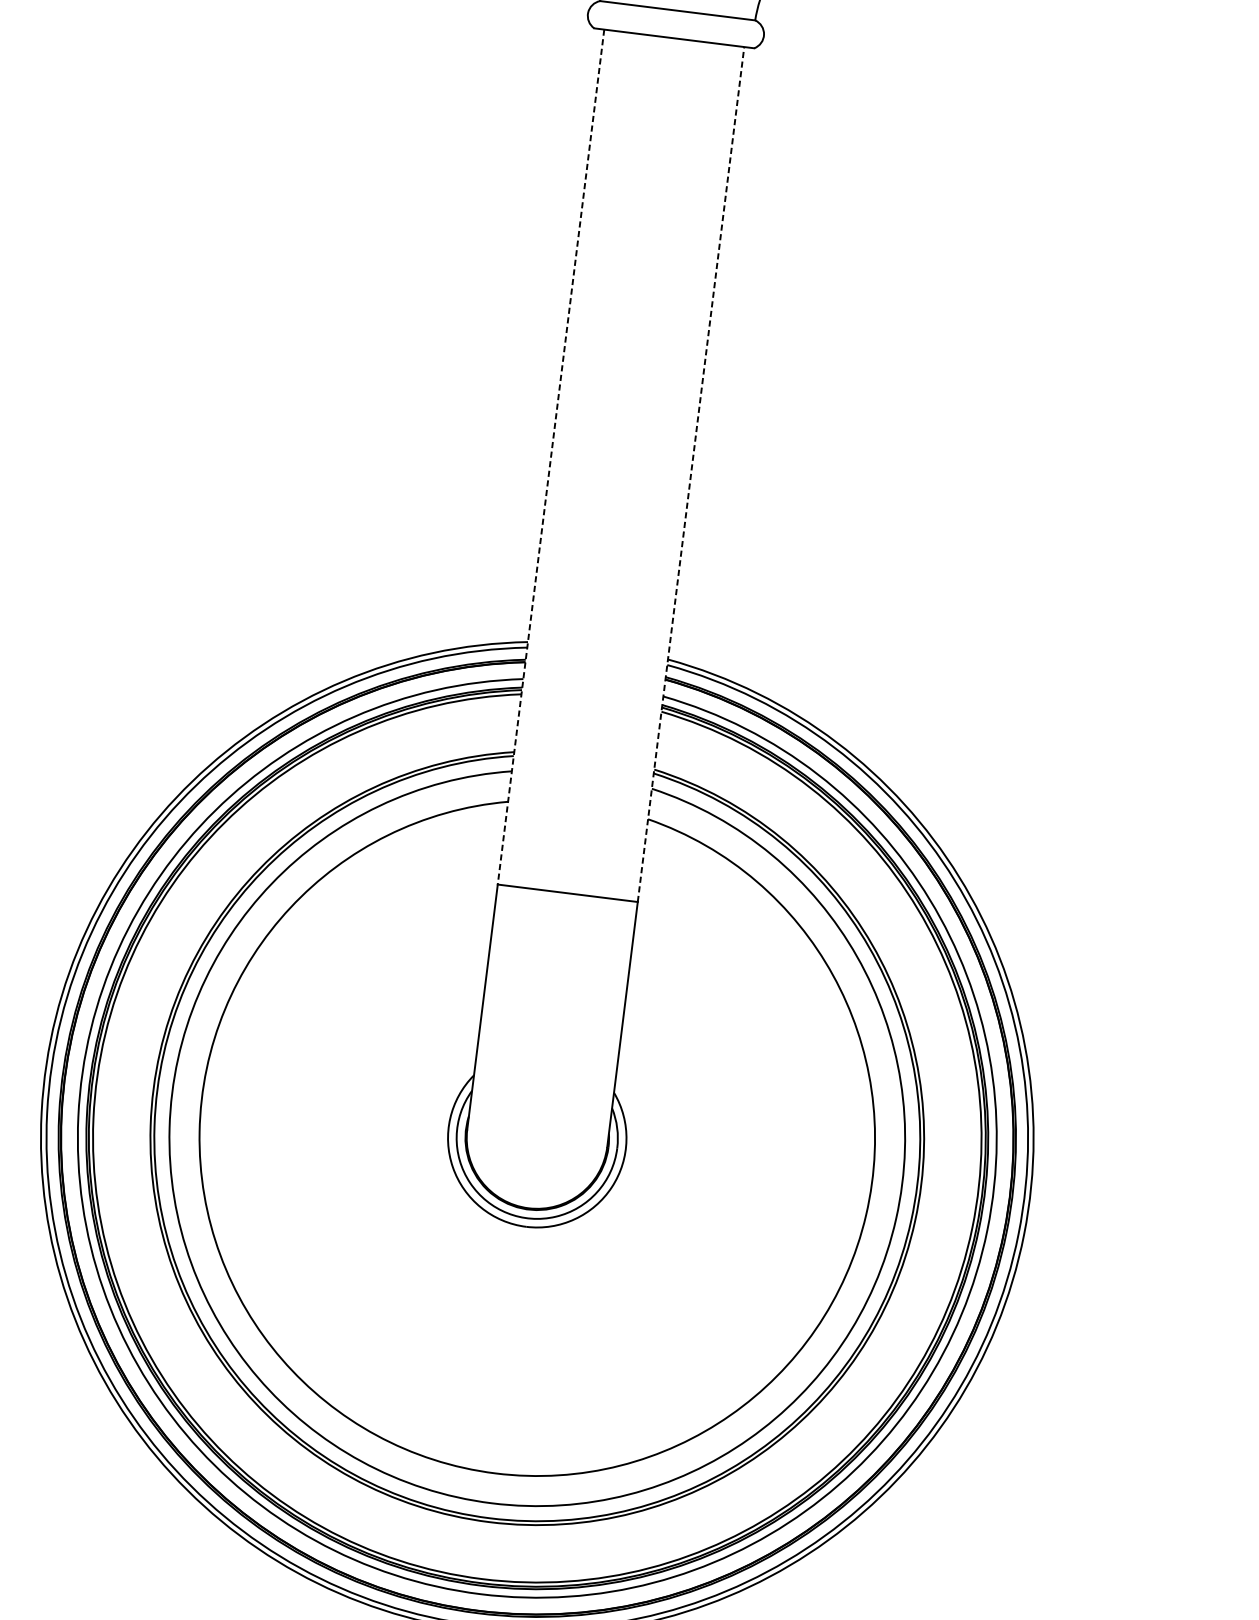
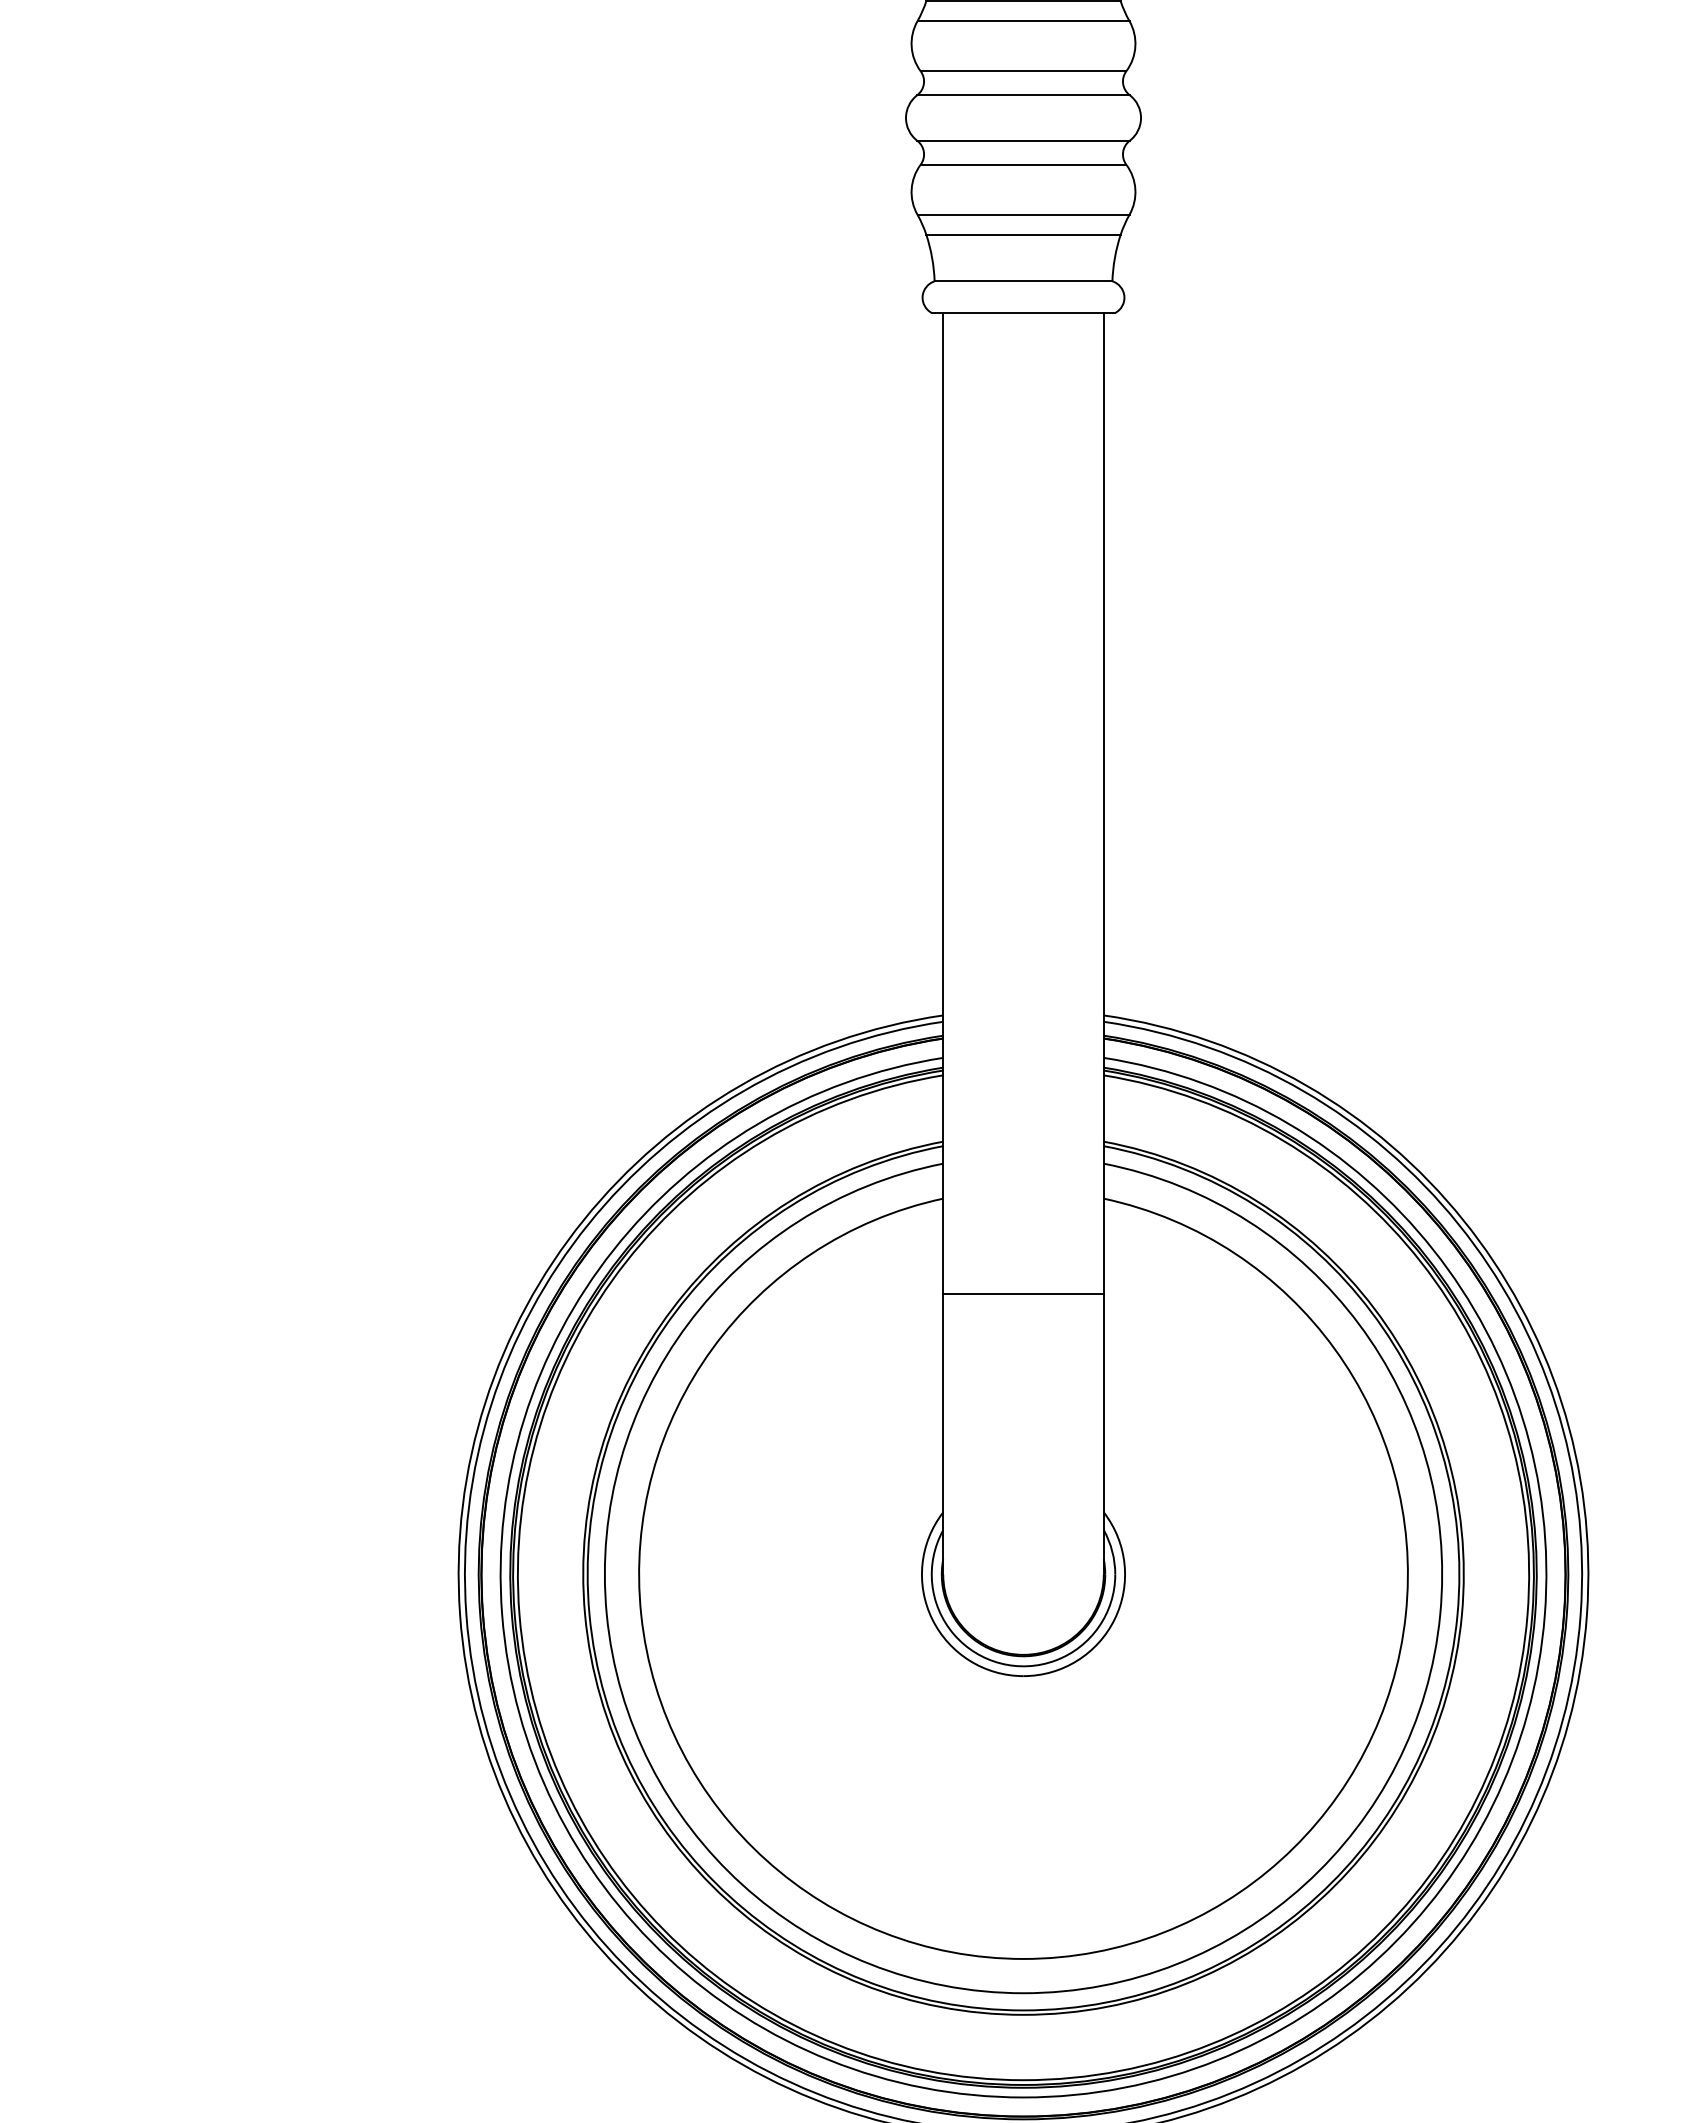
line: (551, 457) -> (943, 803), dashed -> solid
line: (690, 473) -> (1103, 802), dashed -> solid

